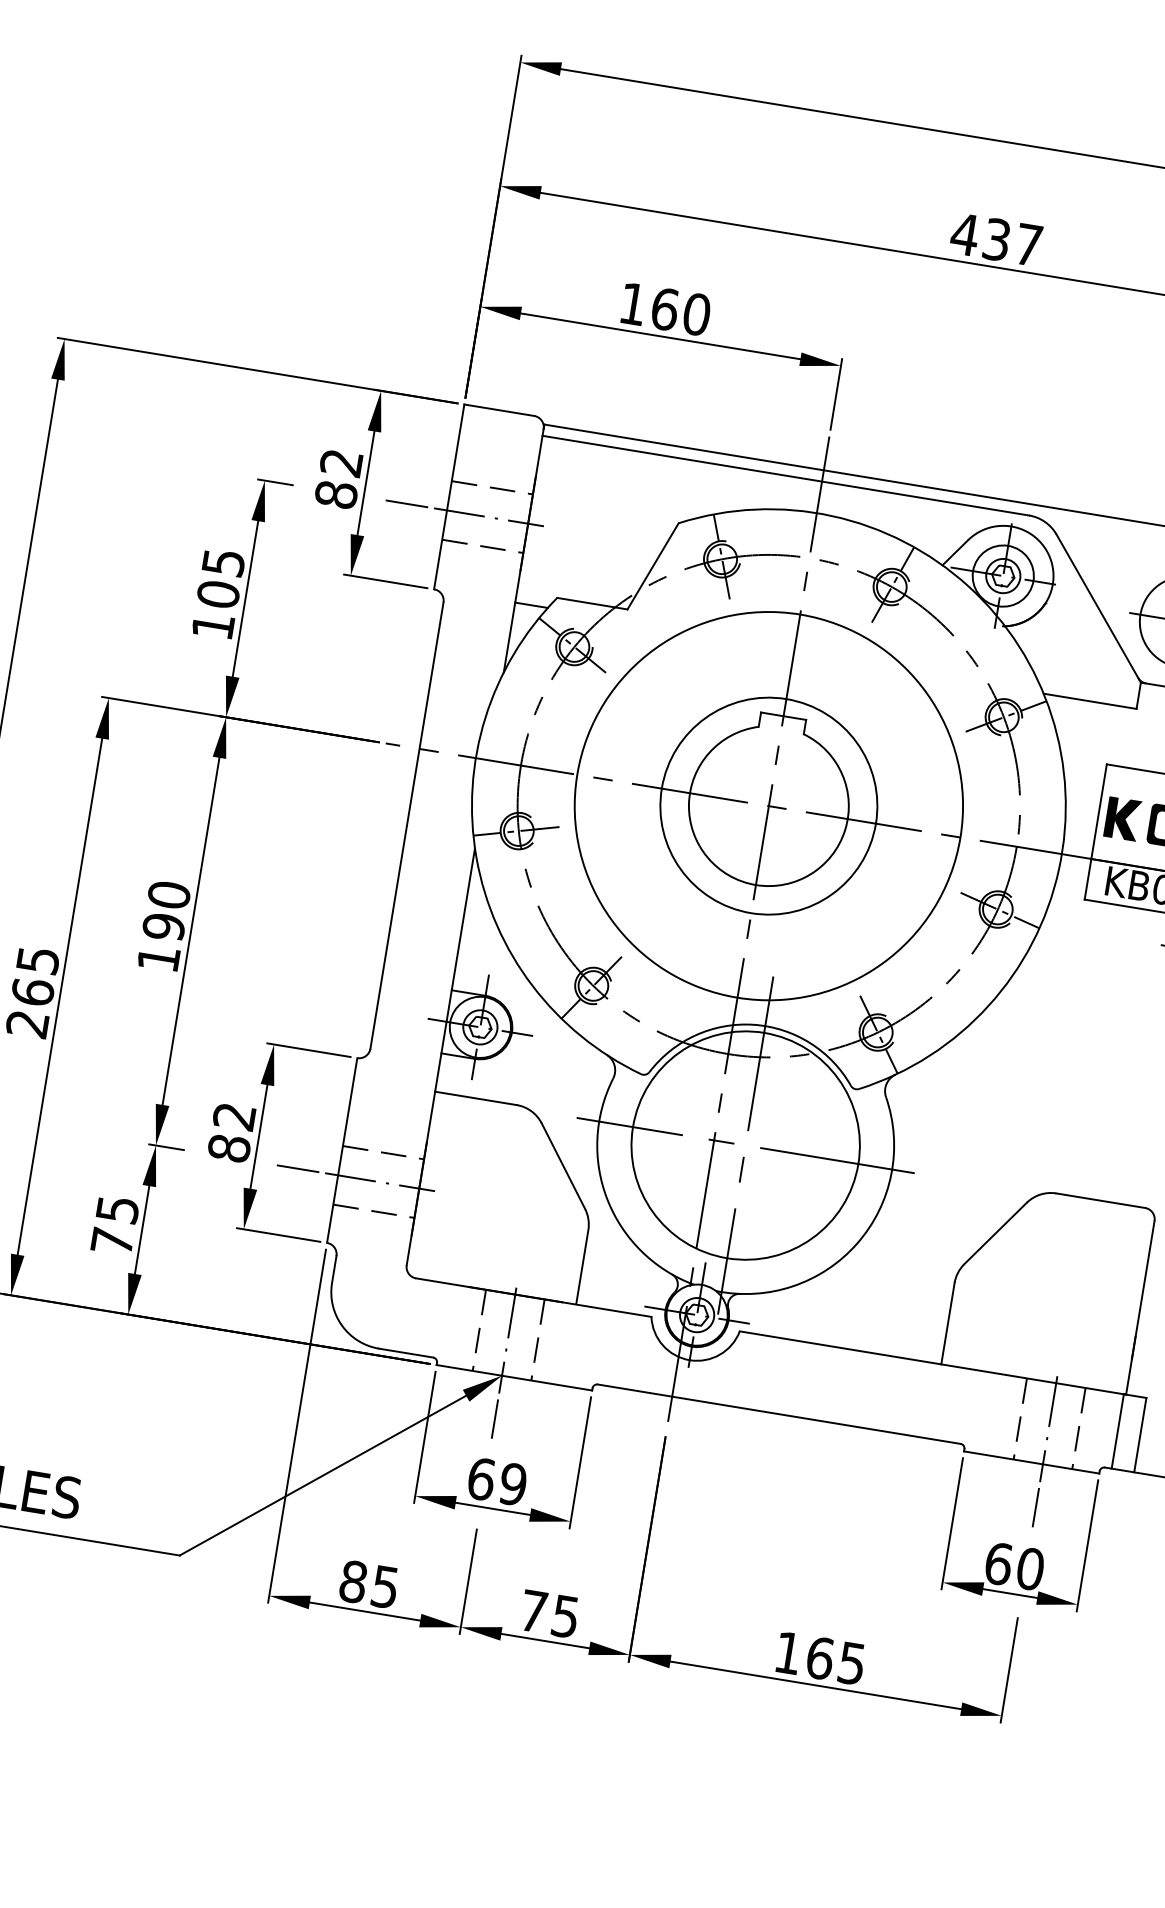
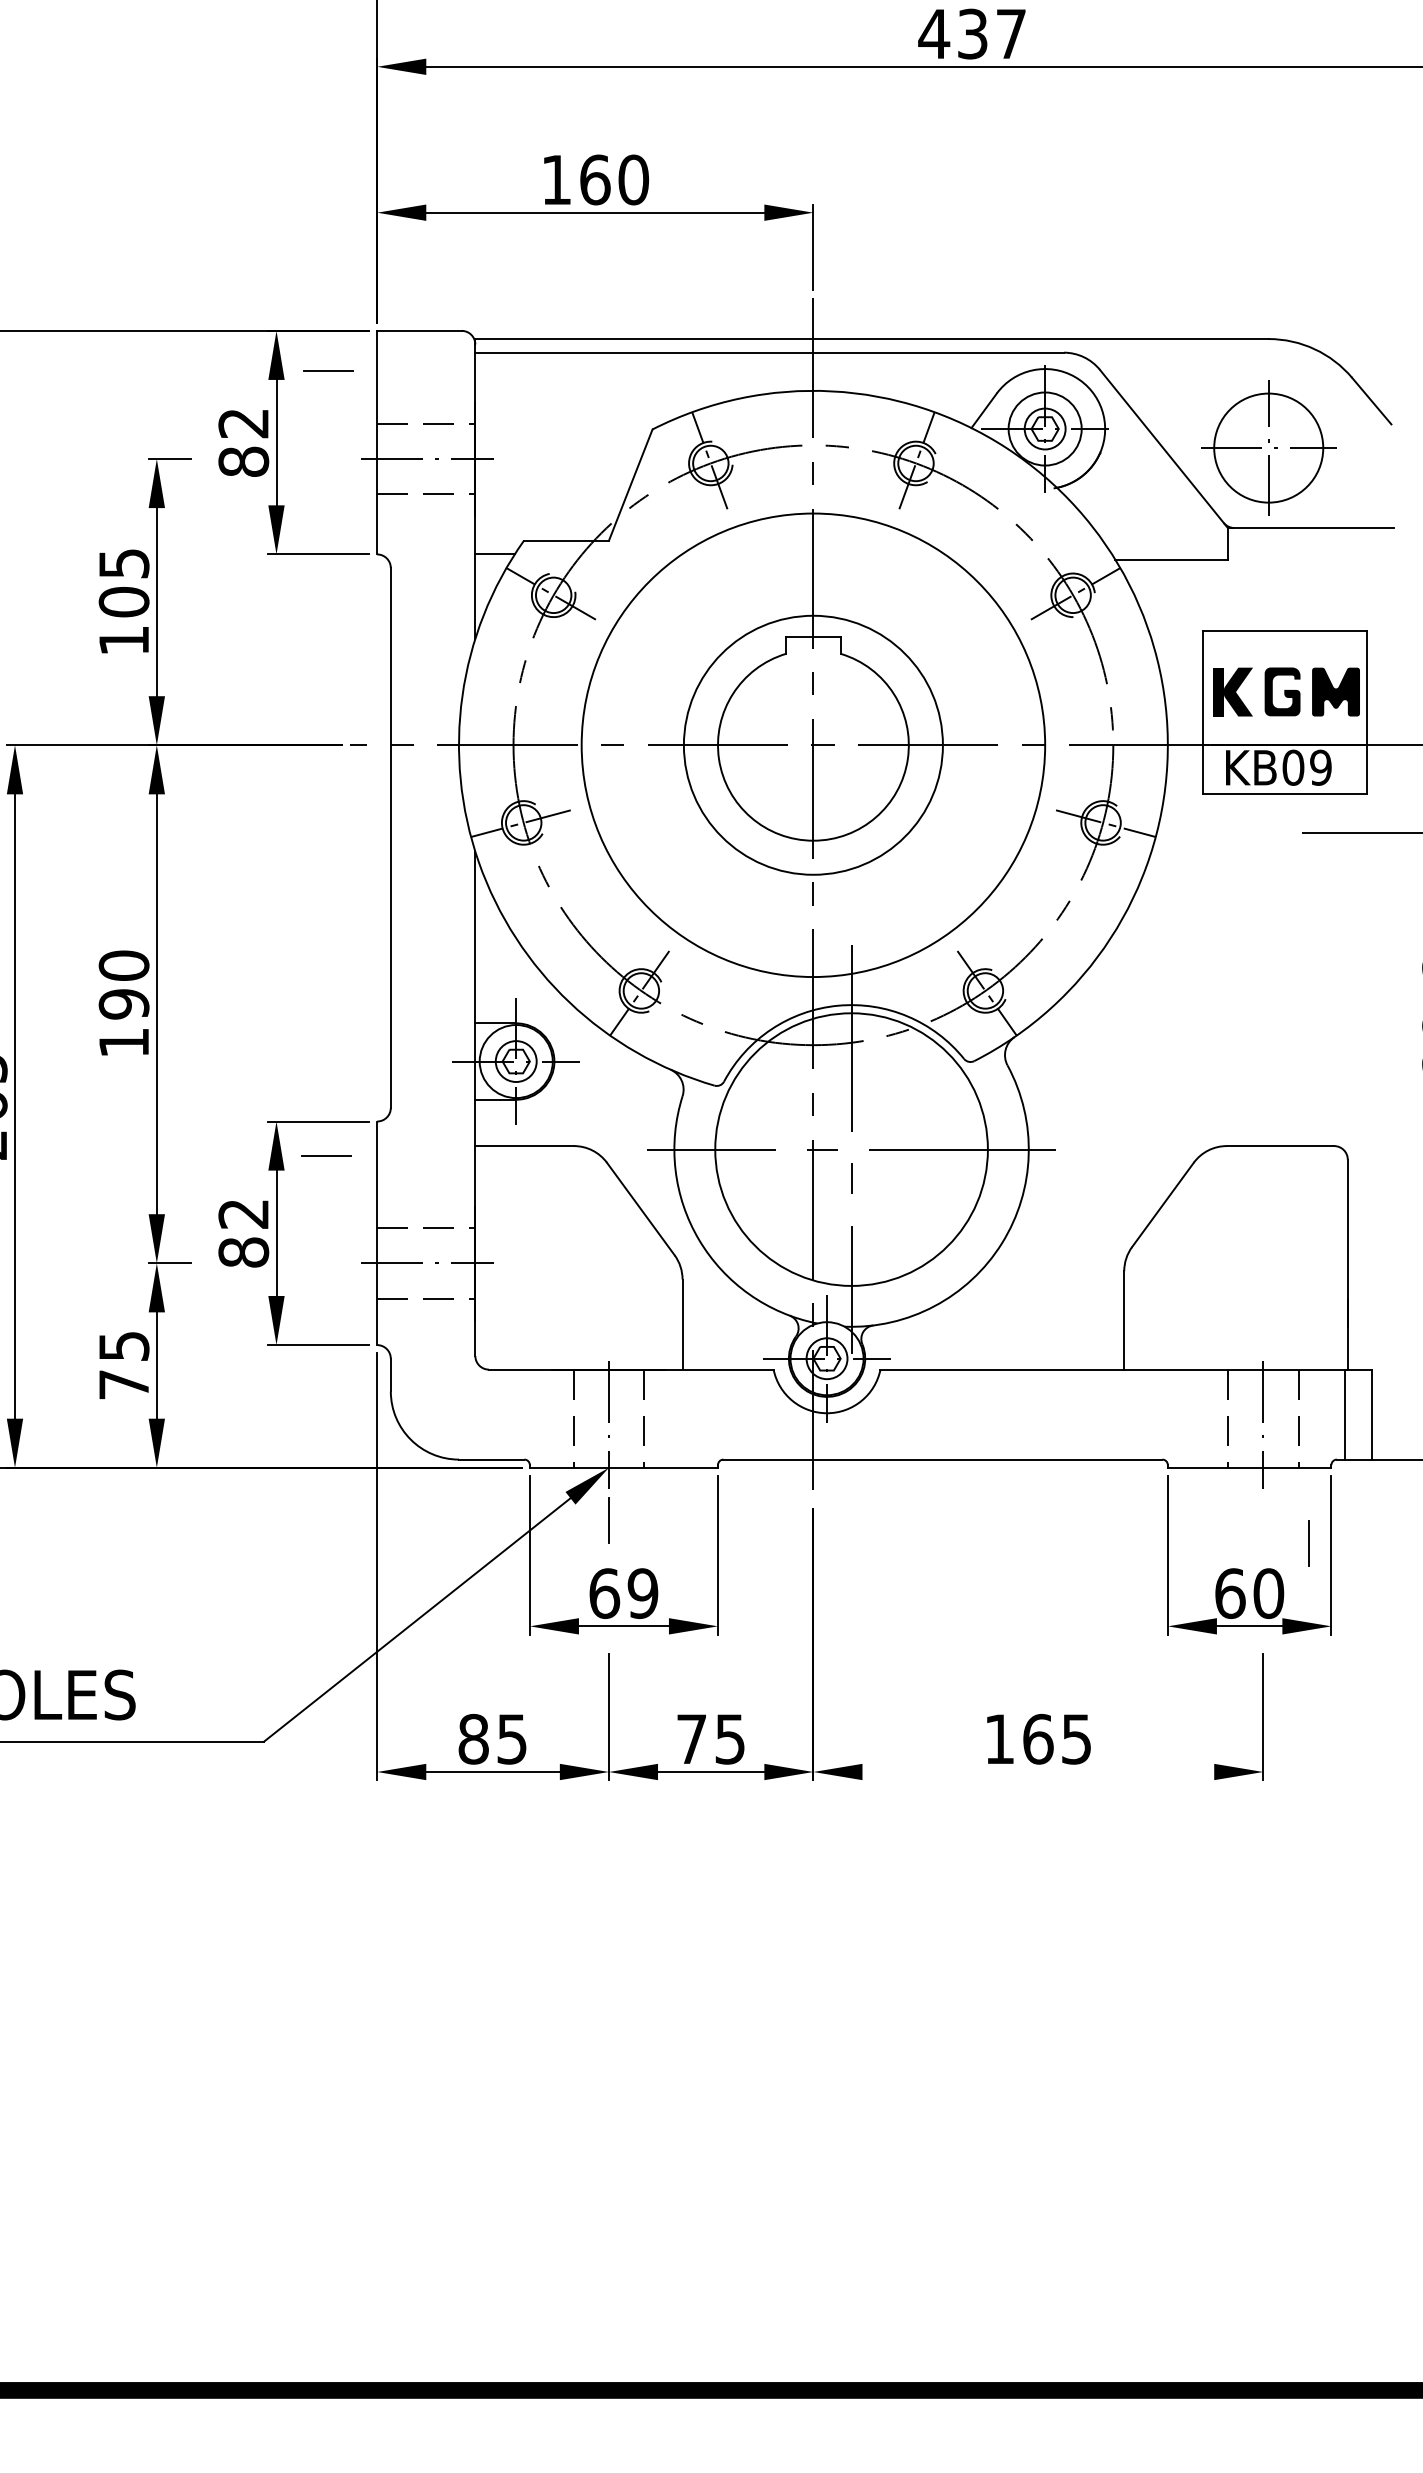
line: (406, 503) -> (328, 370), moved
line: (297, 1168) -> (326, 1155), moved
line: (1035, 1507) -> (1308, 1543), moved
line: (815, 1685) -> (1038, 1772), removed

